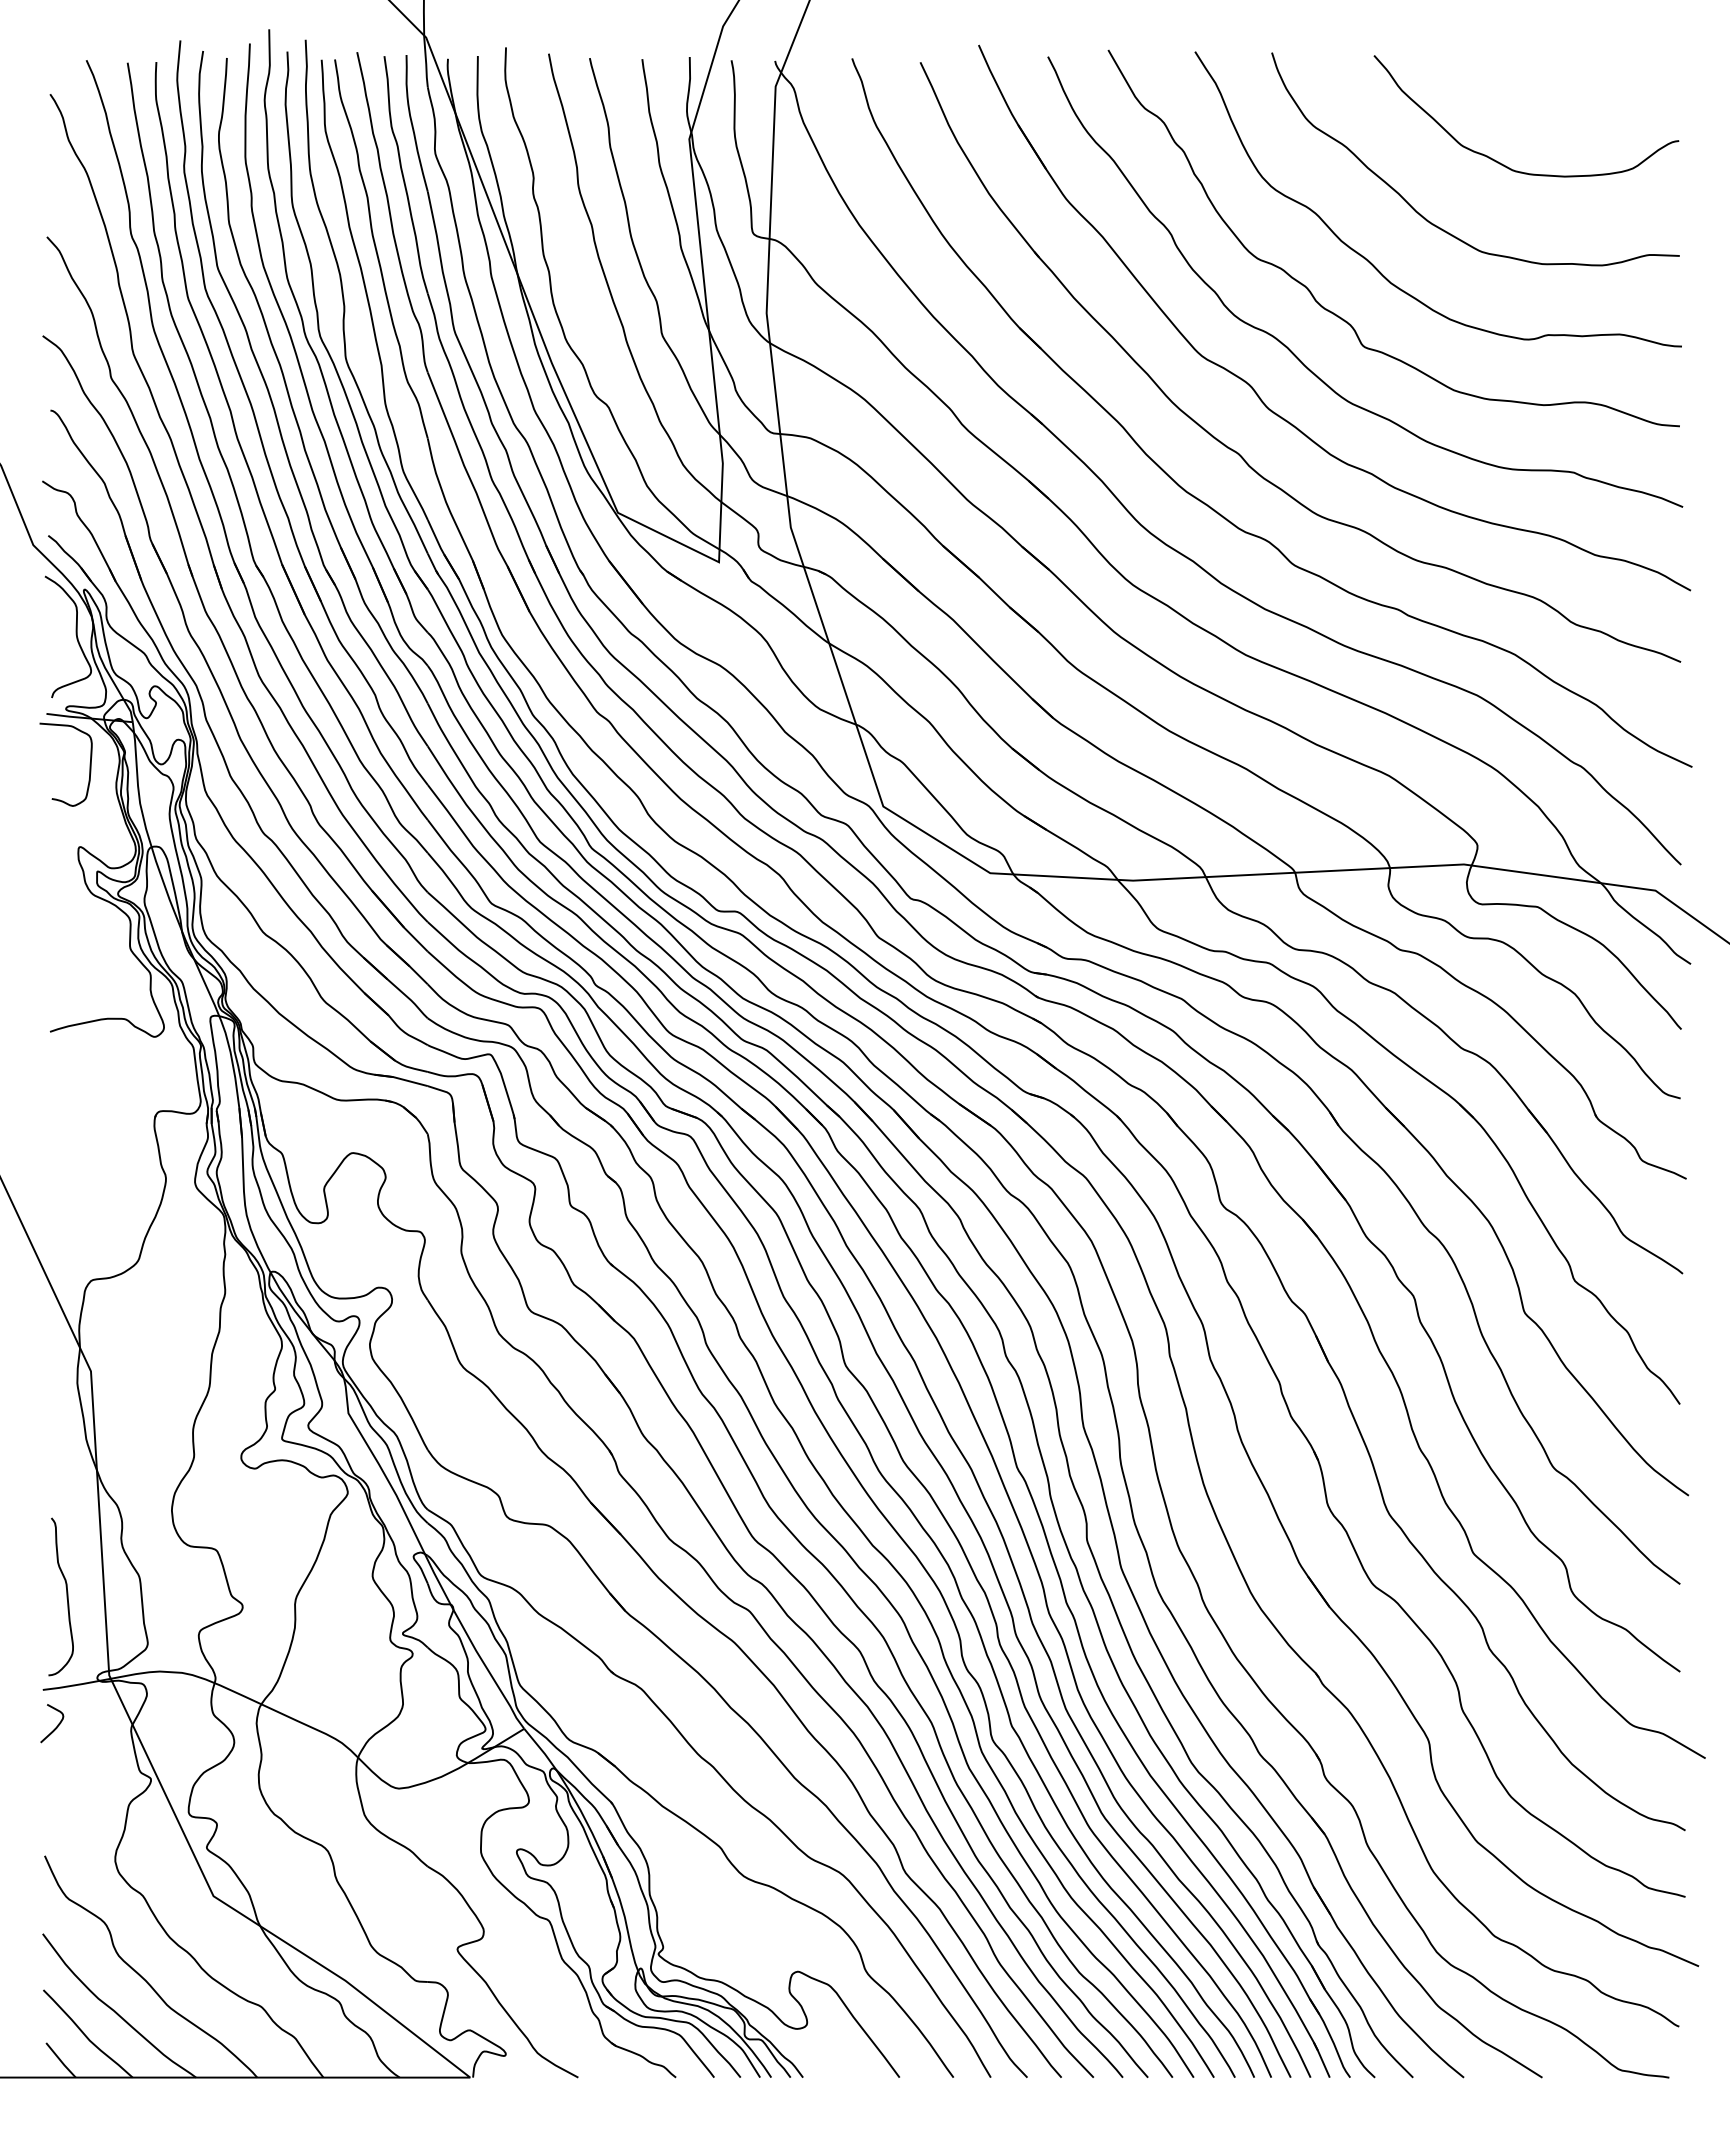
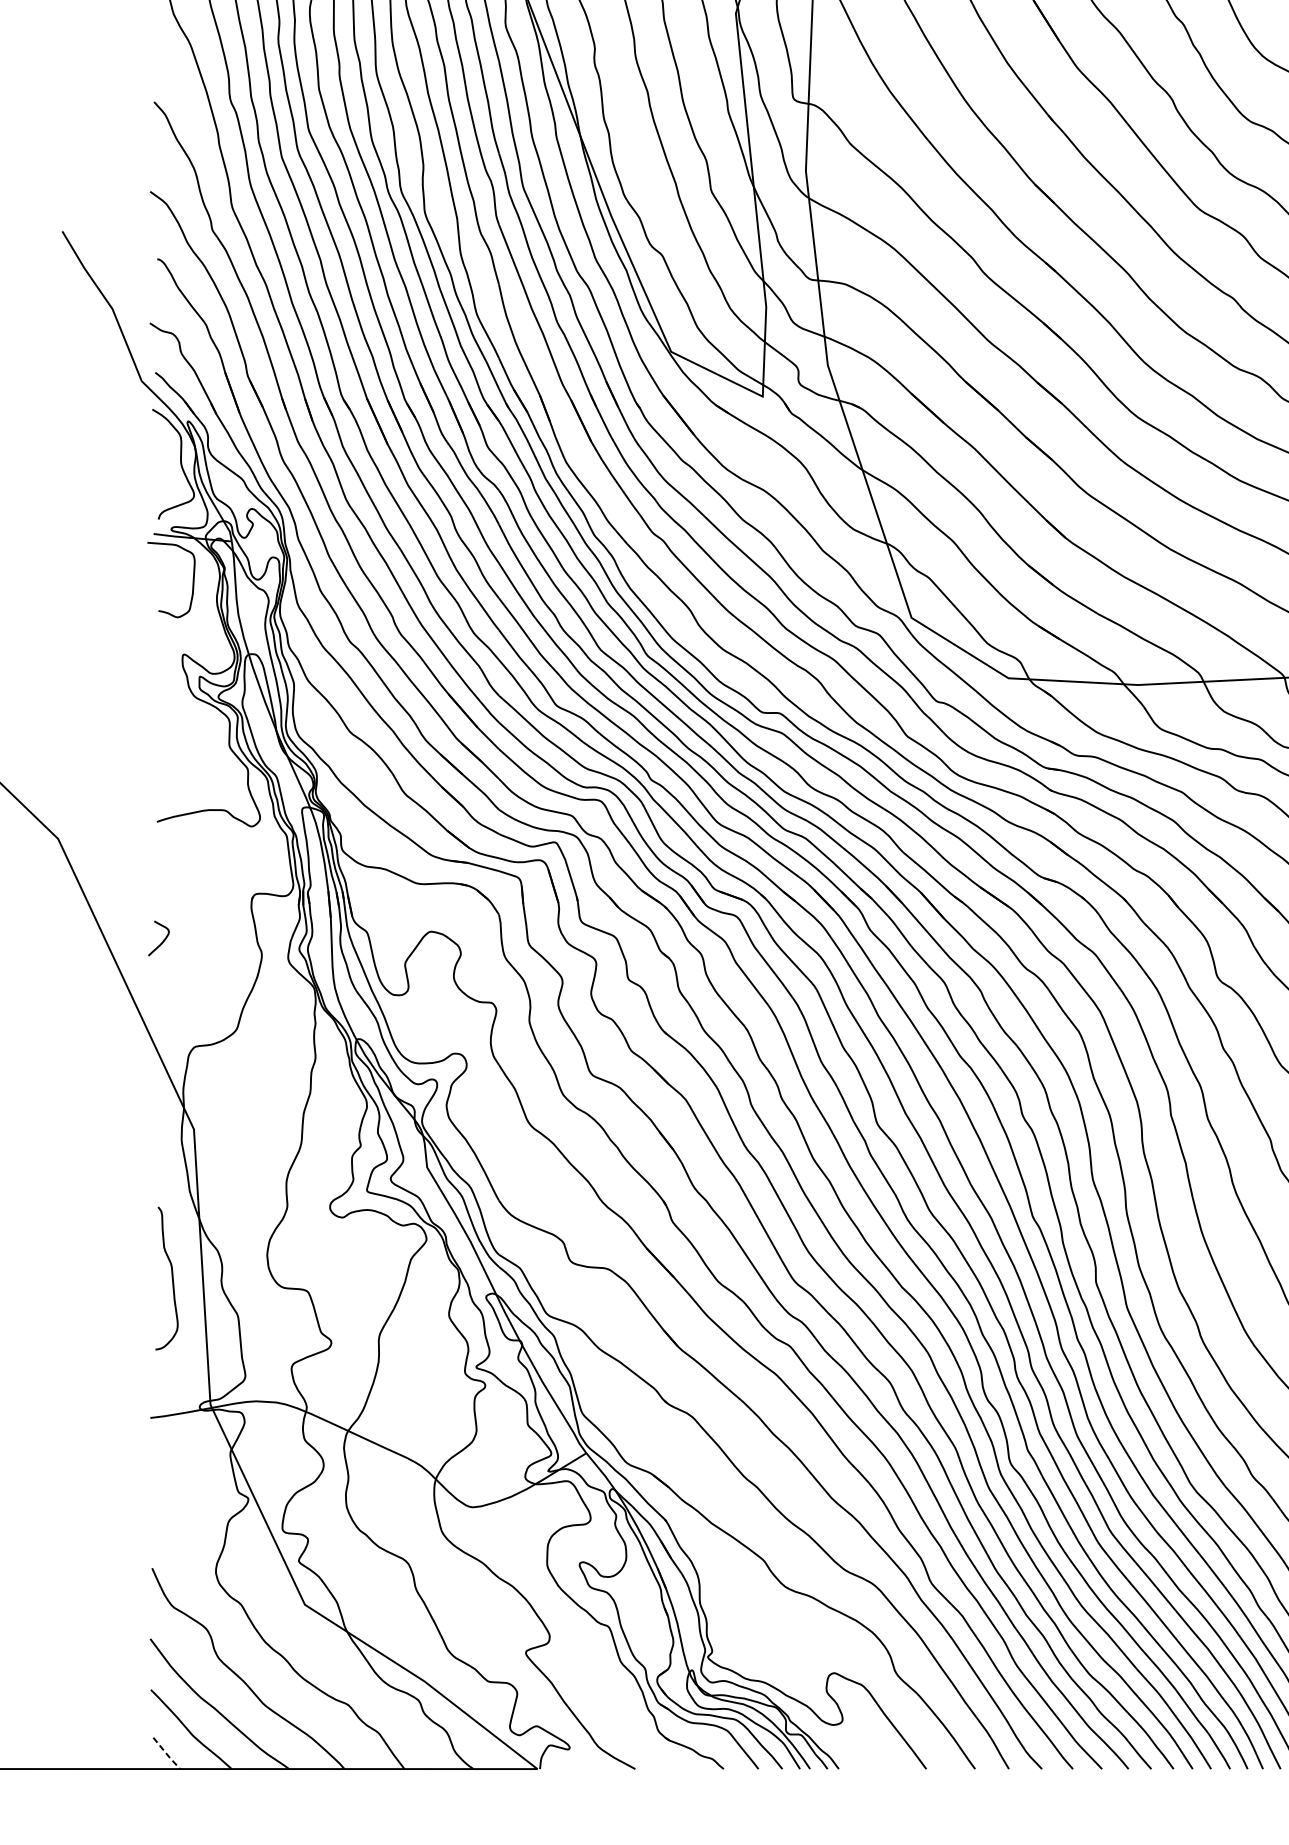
curve: (66, 1596) -> (171, 1278), moved
curve: (56, 1726) -> (162, 941), moved
line: (61, 2061) -> (167, 1754), solid -> dashed

